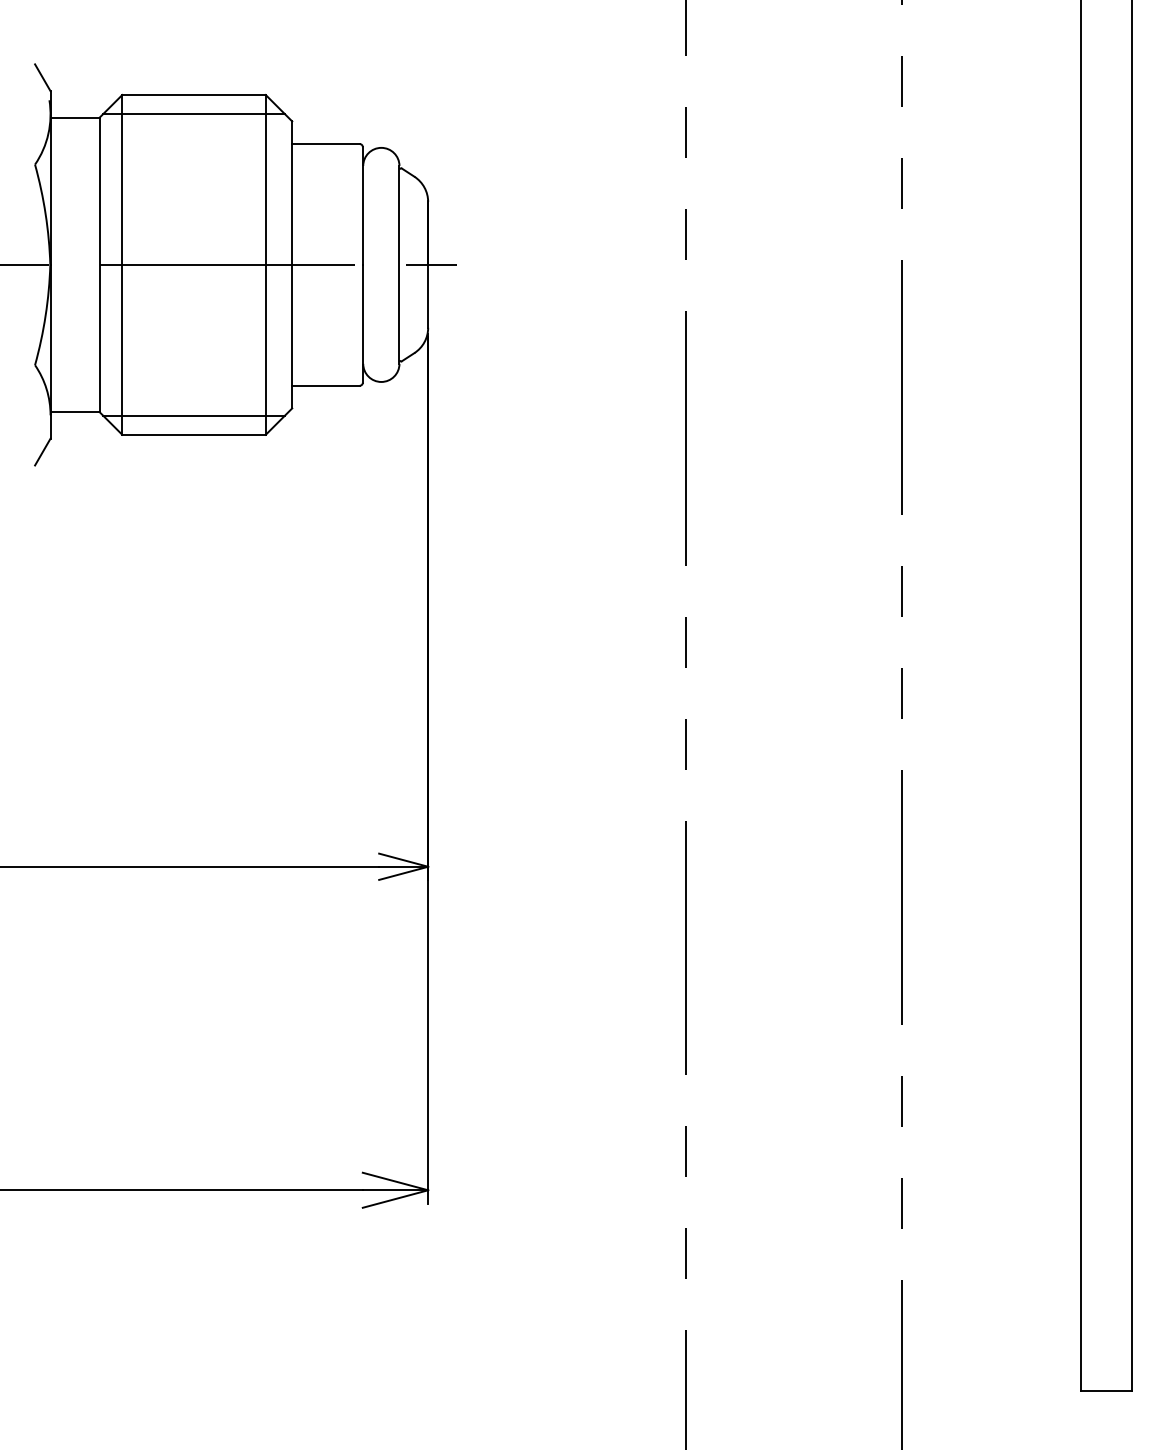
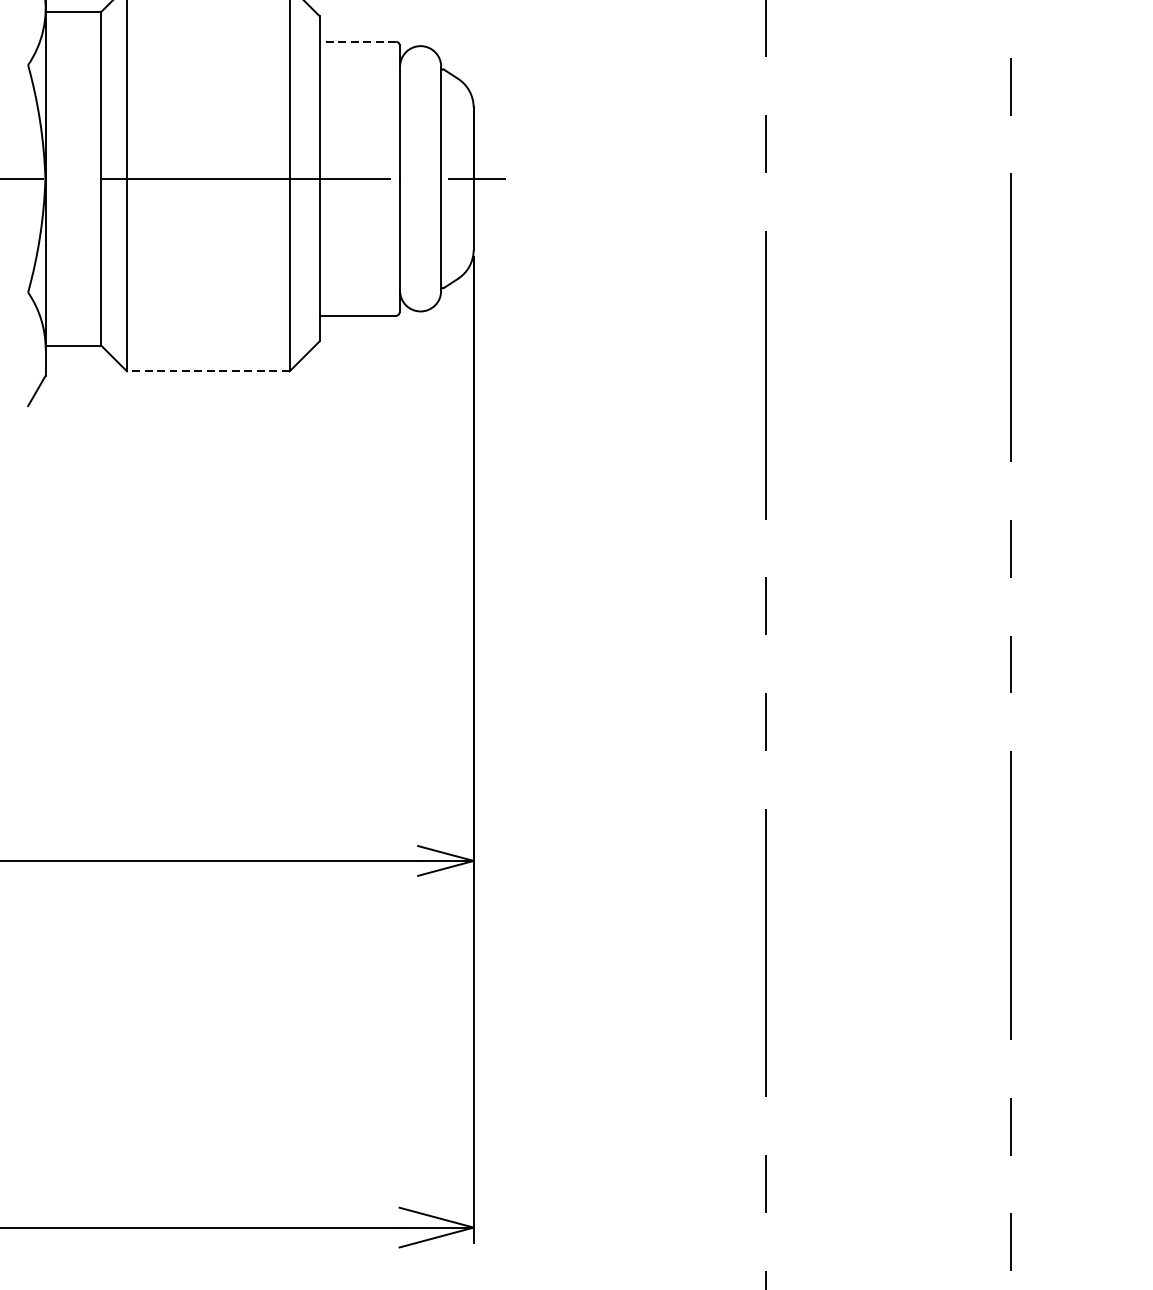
line: (193, 113) -> (207, 7), removed
line: (326, 144) -> (358, 42), solid -> dashed
line: (193, 415) -> (207, 349), removed
line: (194, 434) -> (208, 371), solid -> dashed

